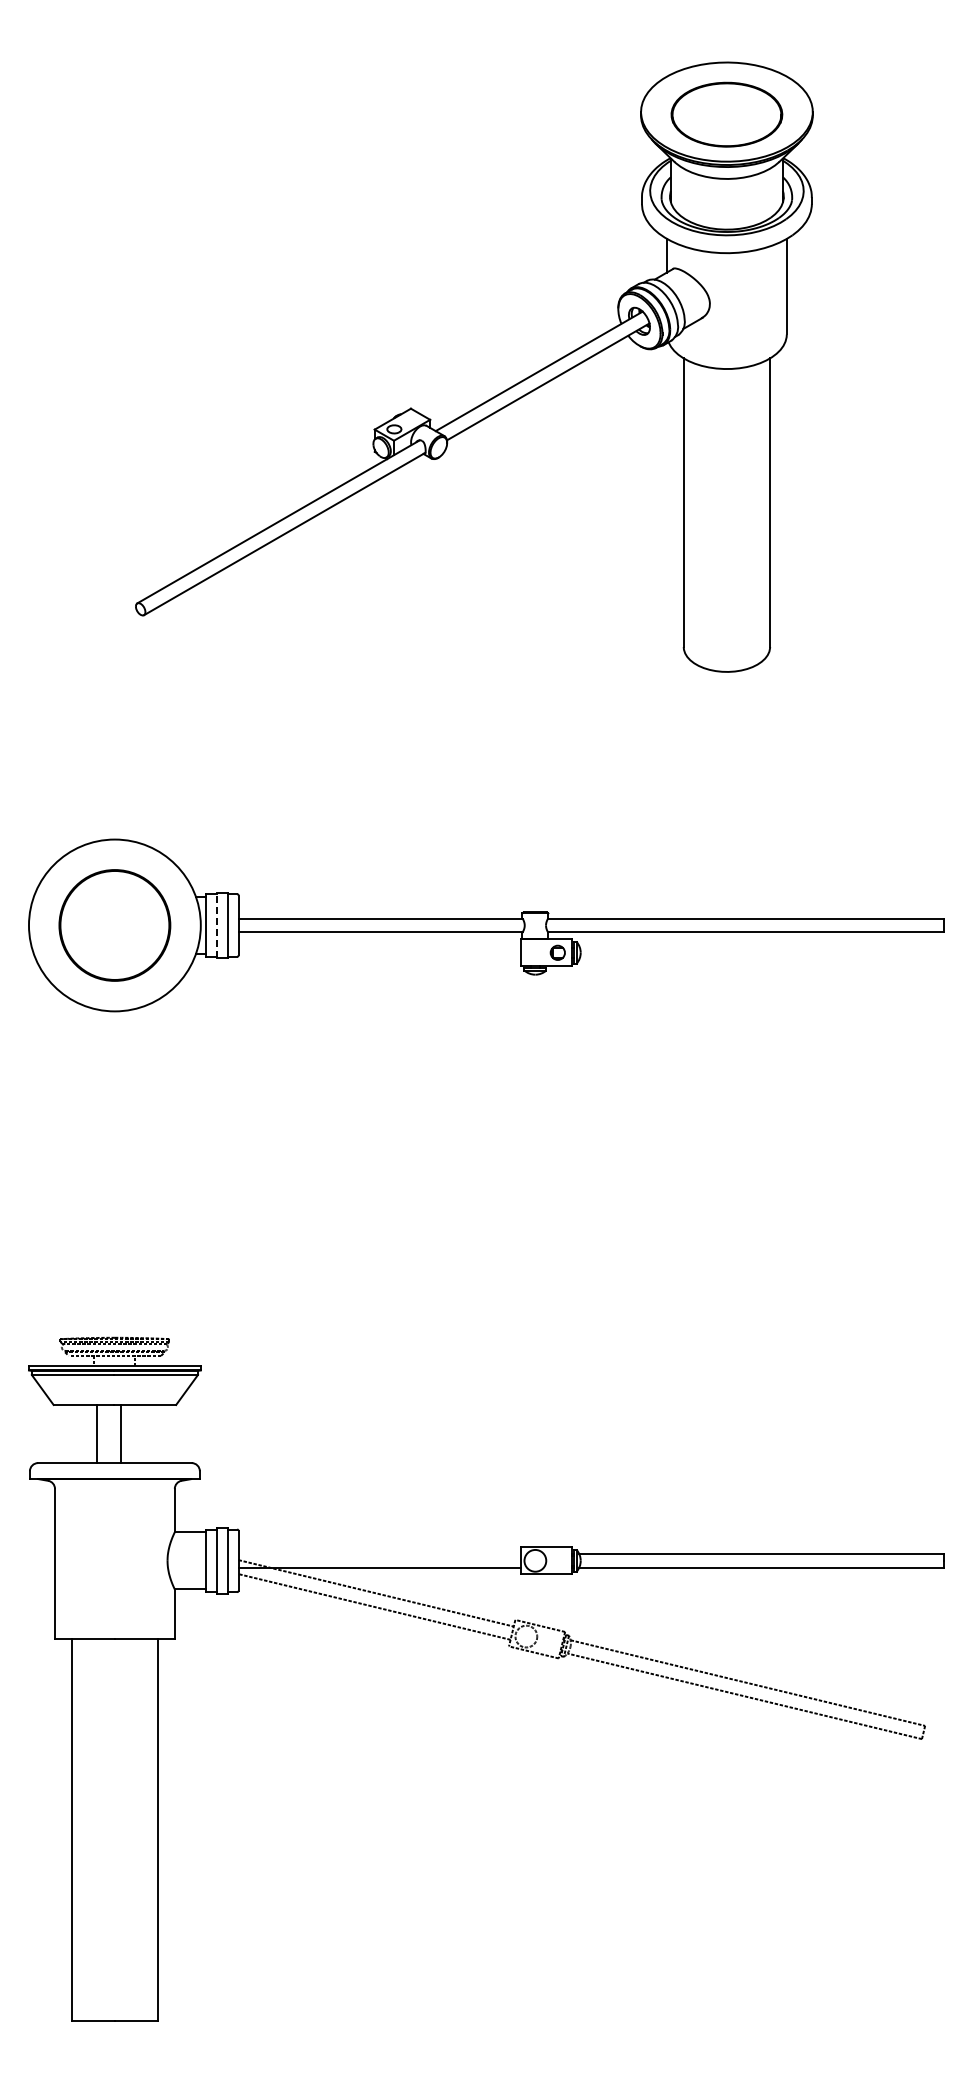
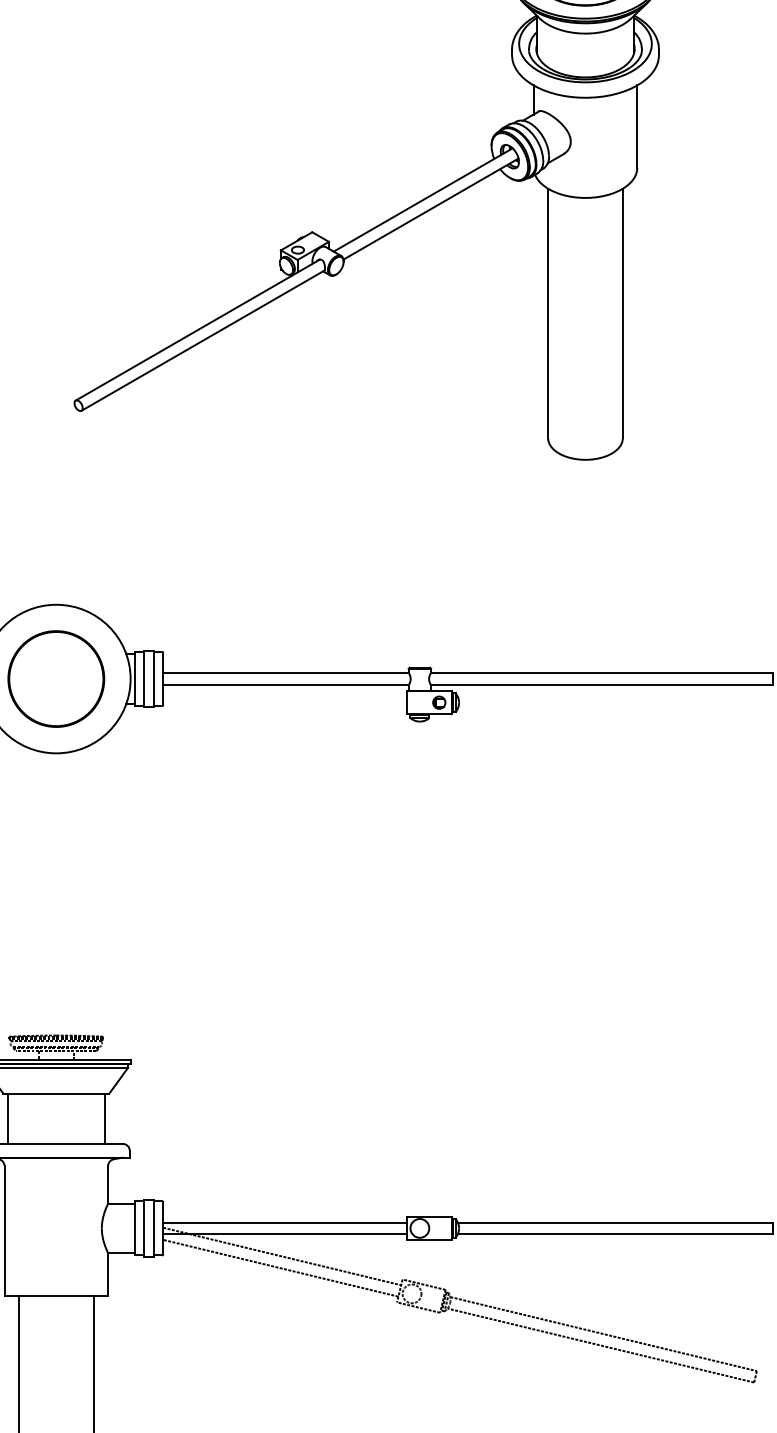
line: (216, 925) -> (144, 679), dashed -> solid
line: (96, 1433) -> (7, 1118), moved
line: (120, 1433) -> (104, 1118), moved
line: (379, 1554) -> (285, 1222), added

